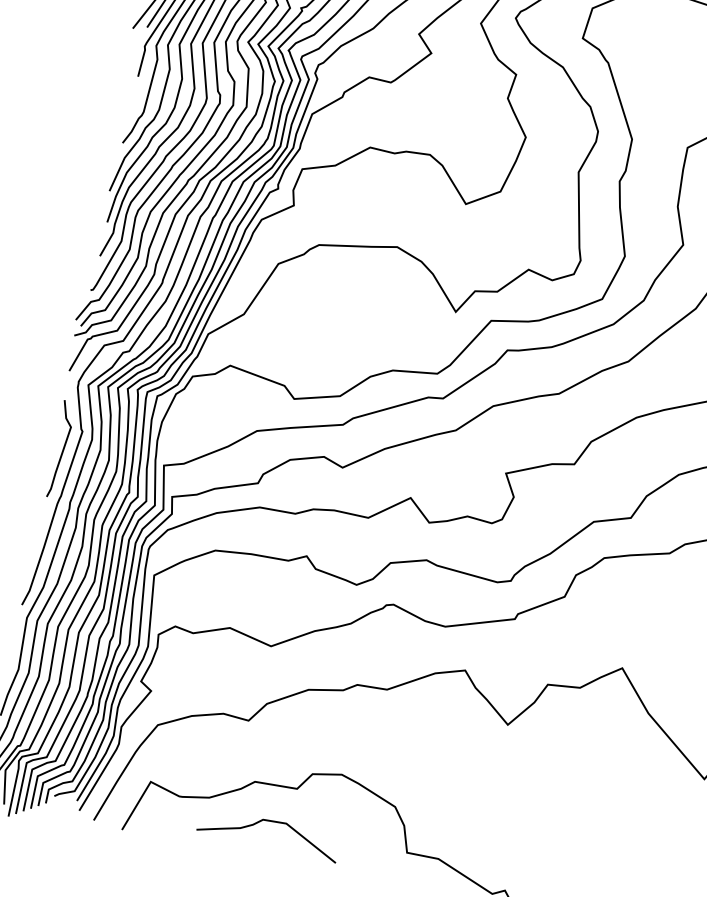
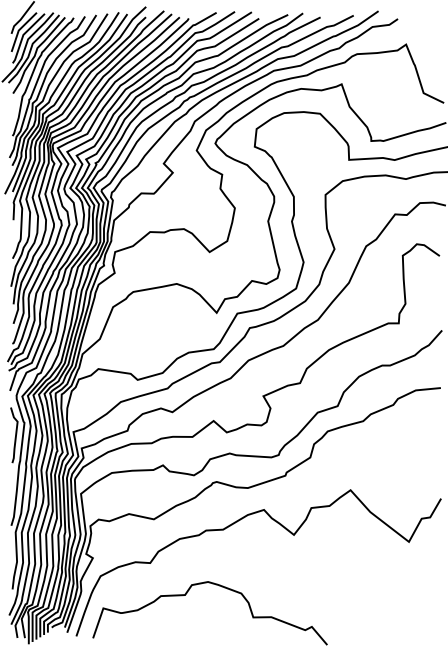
curve: (270, 822) -> (174, 616), removed

